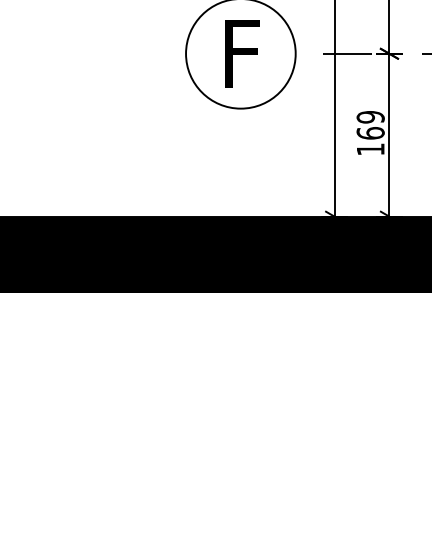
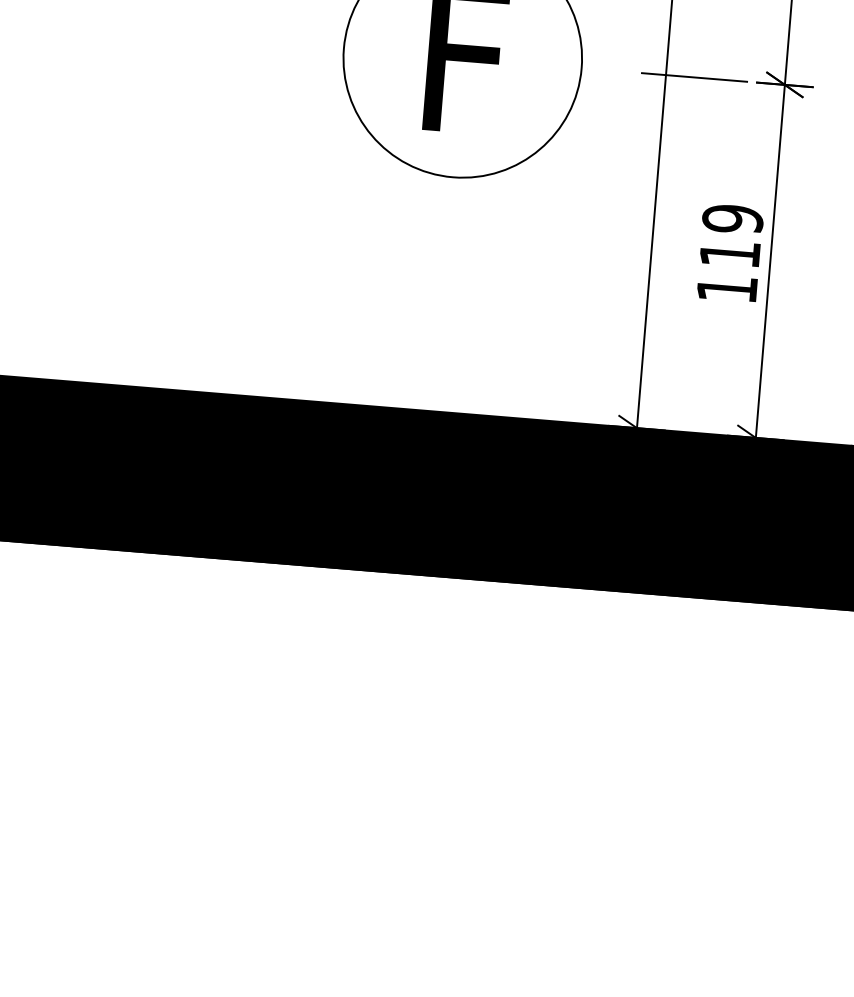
text: (370, 133) -> (729, 254), 169 -> 119

